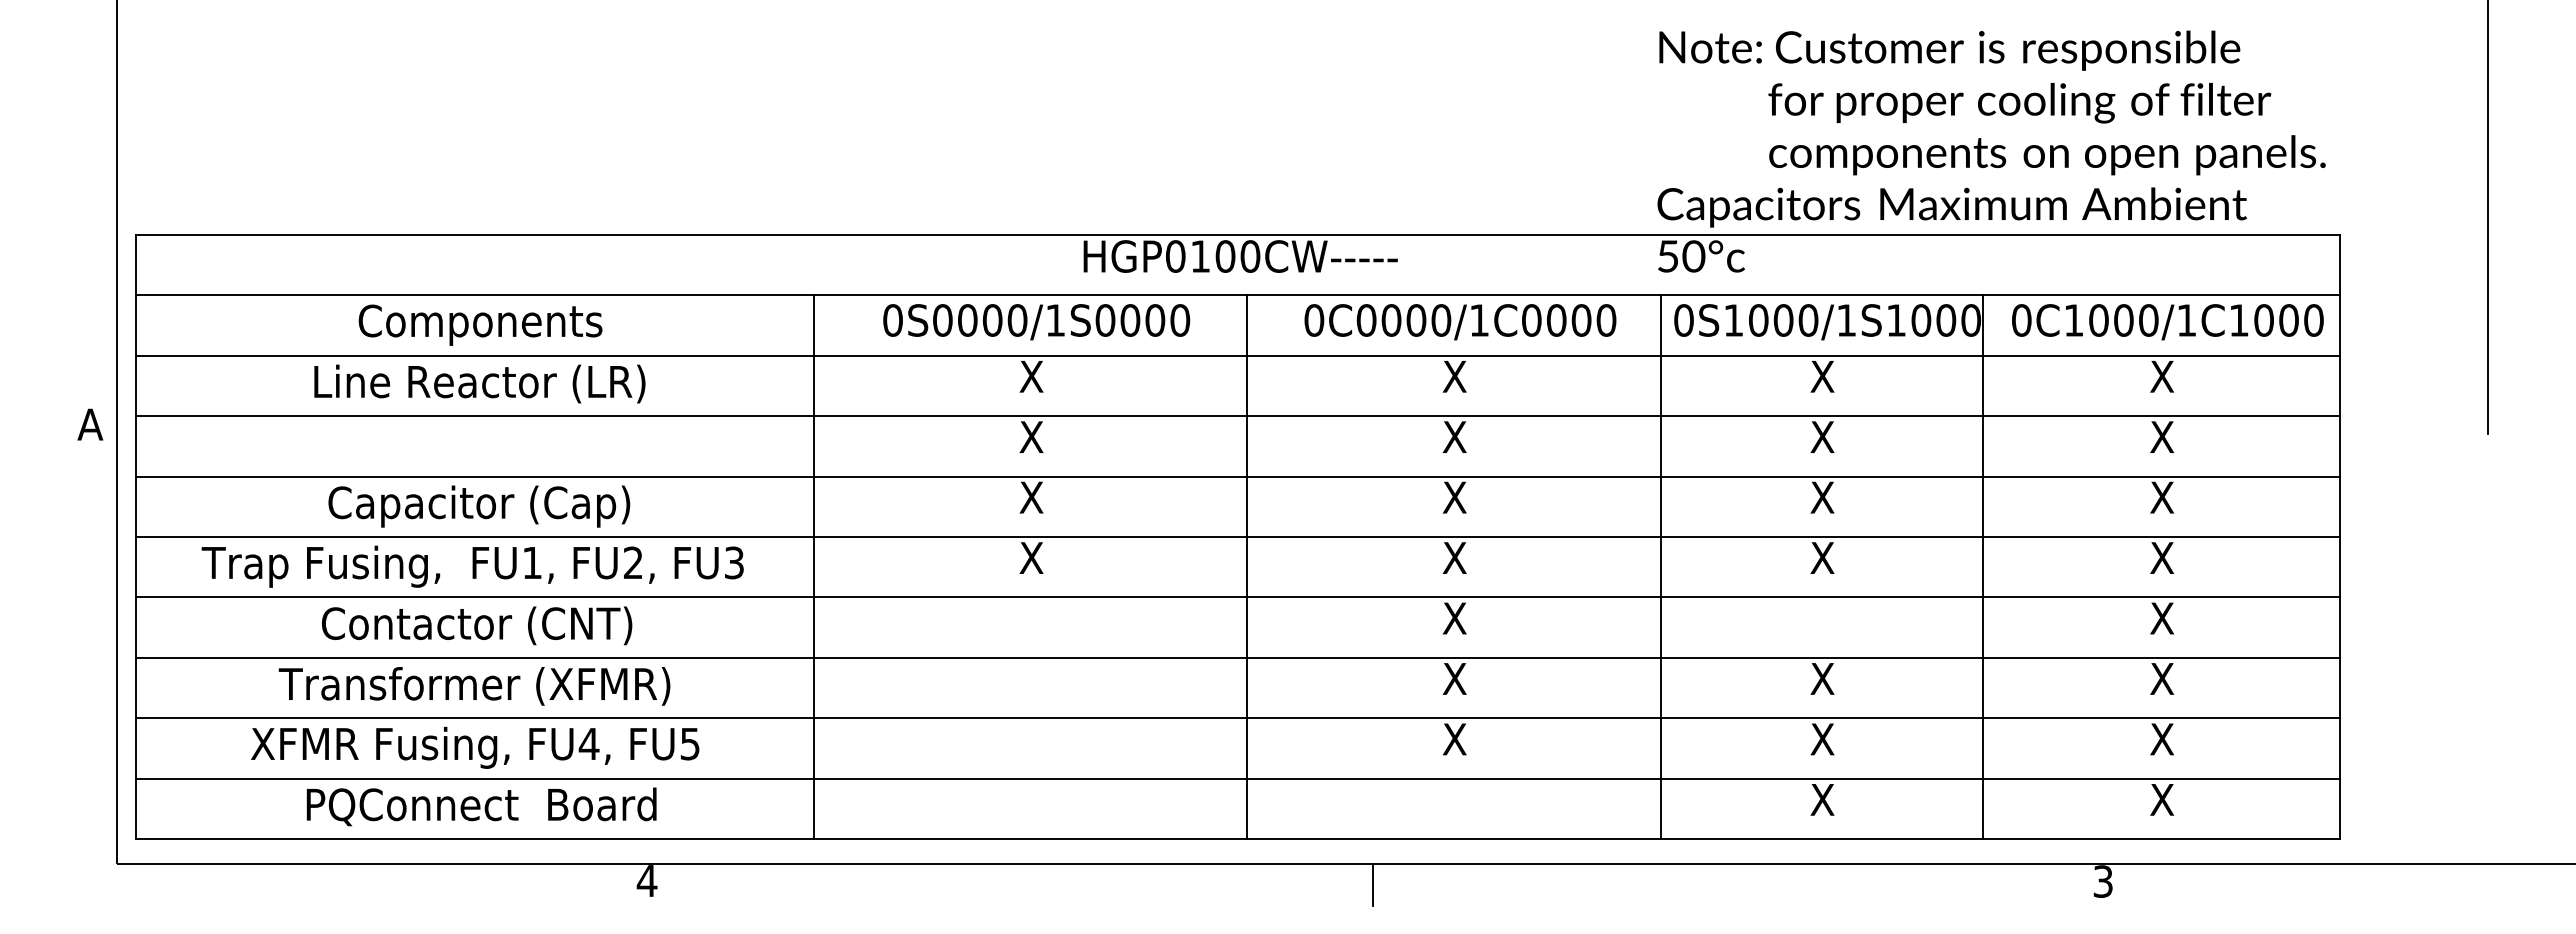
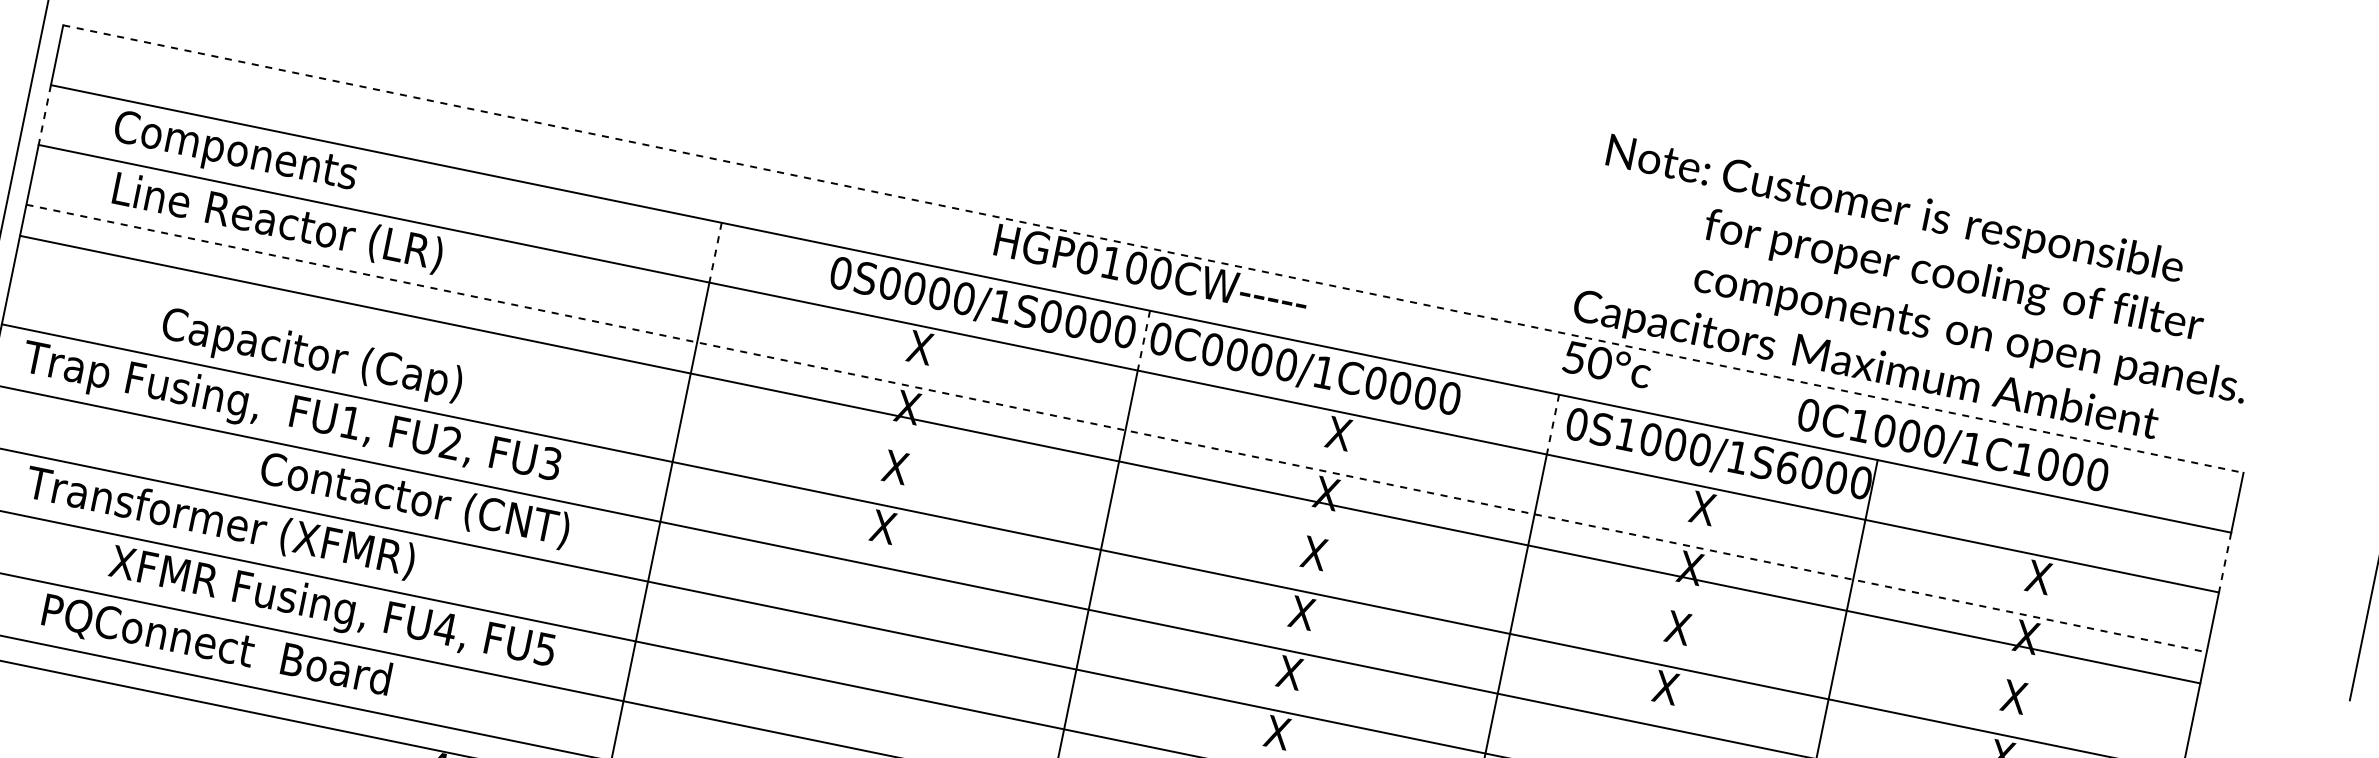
line: (1238, 234) -> (1153, 248), solid -> dashed
text: (1896, 320) -> (1787, 467), 0S1000/1S1000 -> 0S1000/1S6000
text: (1036, 322) -> (982, 304), moved
text: (1460, 322) -> (1305, 370), moved
text: (2167, 322) -> (1952, 446), moved
text: (480, 324) -> (235, 153), moved
line: (136, 325) -> (45, 115), solid -> dashed
line: (814, 325) -> (715, 252), solid -> dashed
line: (1247, 325) -> (1144, 340), solid -> dashed
line: (1660, 325) -> (1552, 424), solid -> dashed
line: (2339, 325) -> (2224, 562), solid -> dashed
text: (479, 383) -> (277, 222), moved
line: (1238, 416) -> (1116, 429), solid -> dashed
line: (1237, 476) -> (1109, 459), moved
text: (479, 506) -> (312, 356), moved
text: (472, 566) -> (290, 414), moved
text: (477, 625) -> (415, 500), moved
text: (474, 686) -> (220, 523), moved
text: (475, 747) -> (332, 609), moved
text: (481, 806) -> (216, 646), moved

